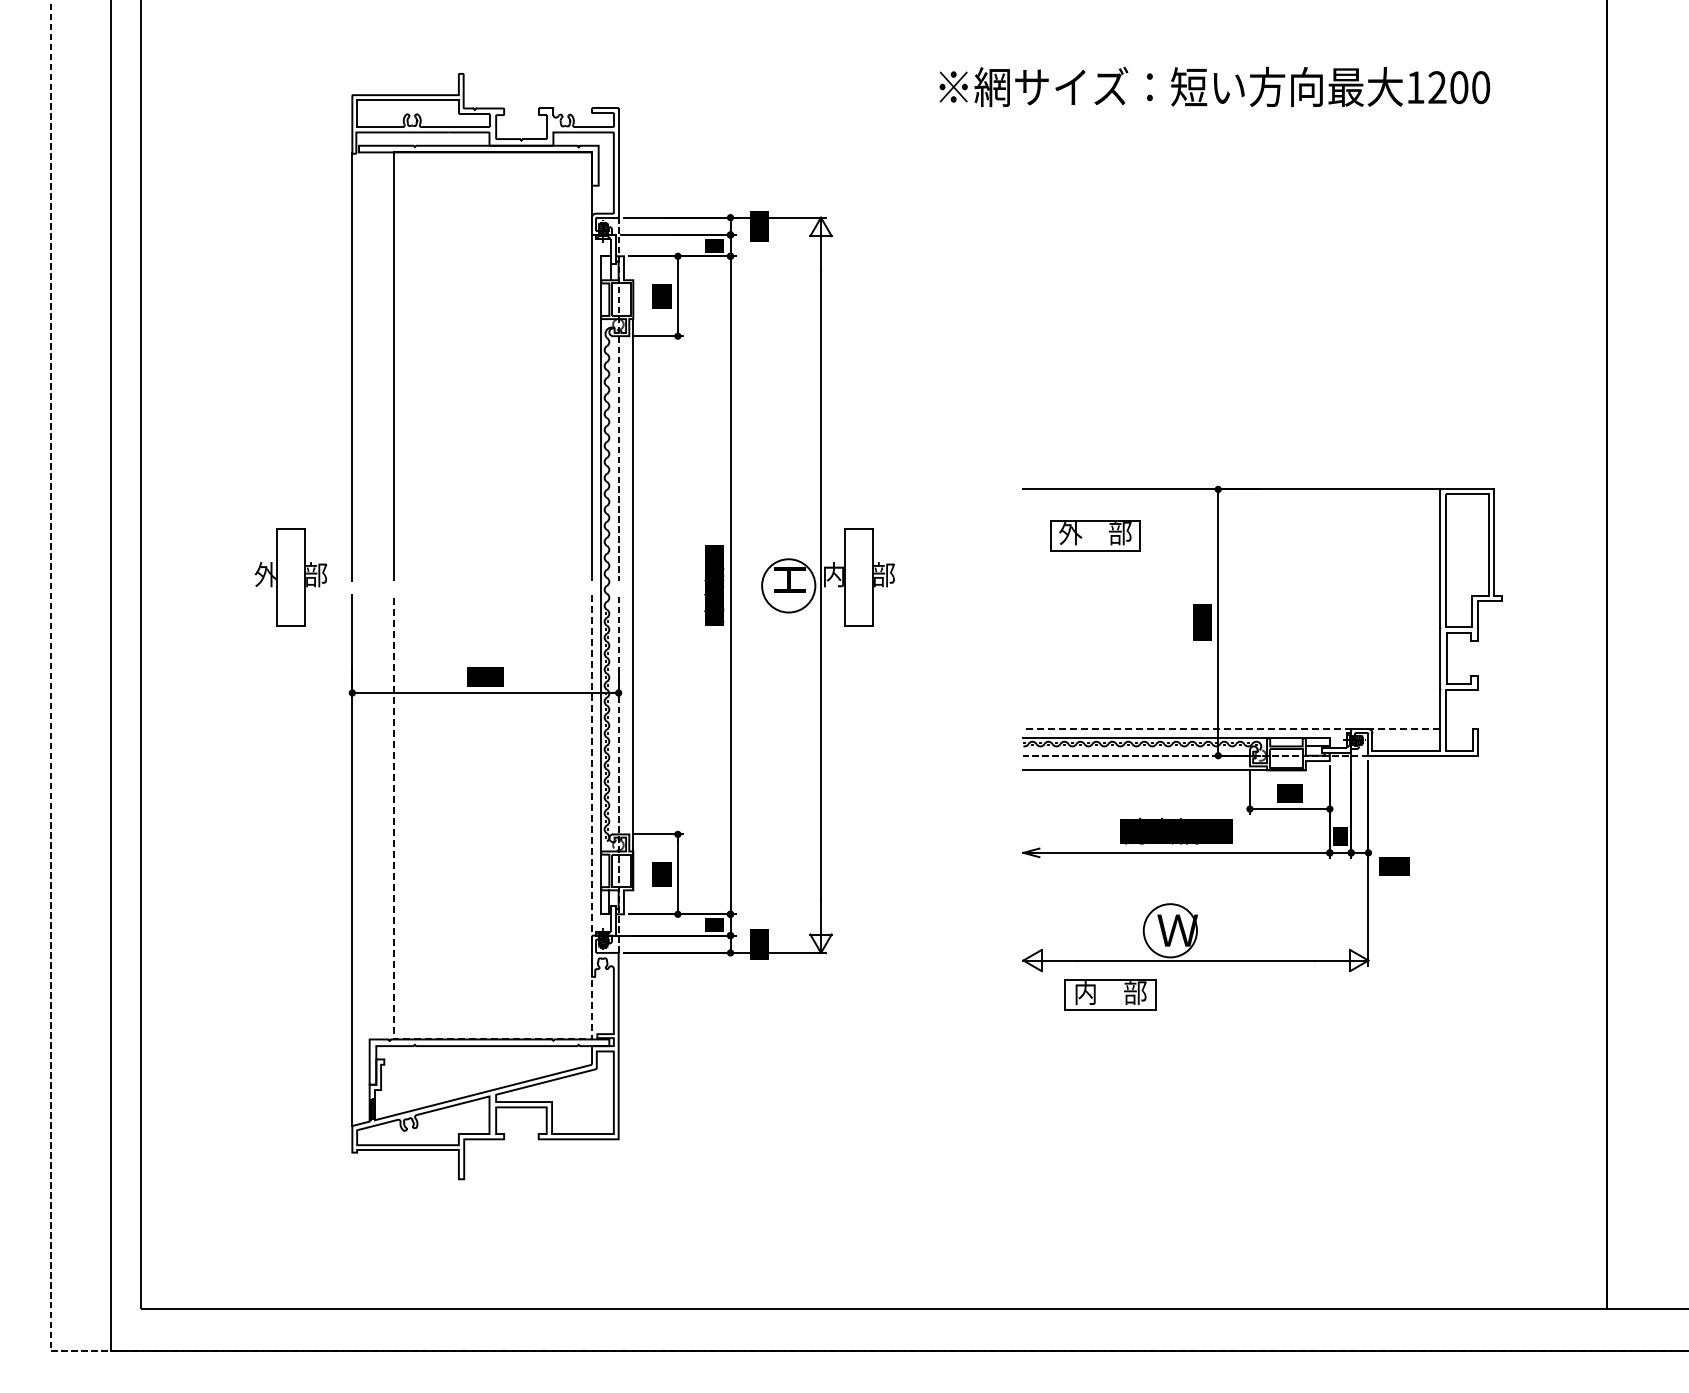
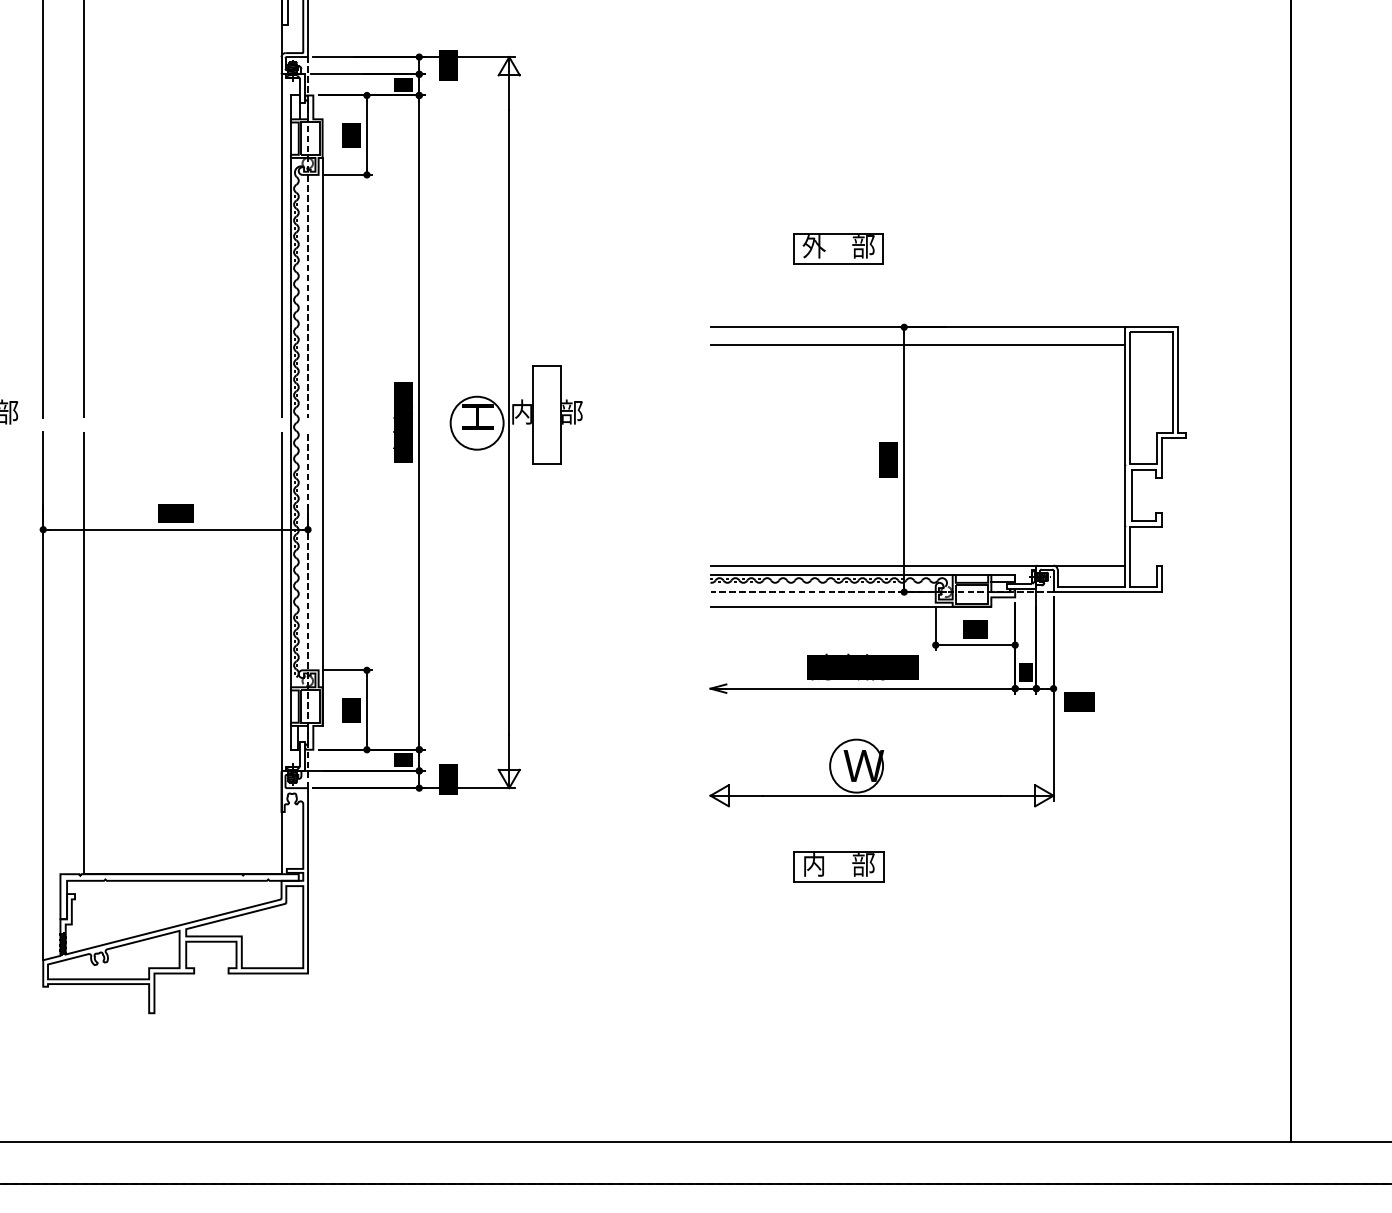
line: (1231, 506) -> (917, 344), added
part: (1095, 535) -> (838, 248), moved
line: (1231, 729) -> (917, 566), dashed -> solid
part: (1110, 994) -> (838, 866), moved
line: (492, 1039) -> (182, 874), dashed -> solid

